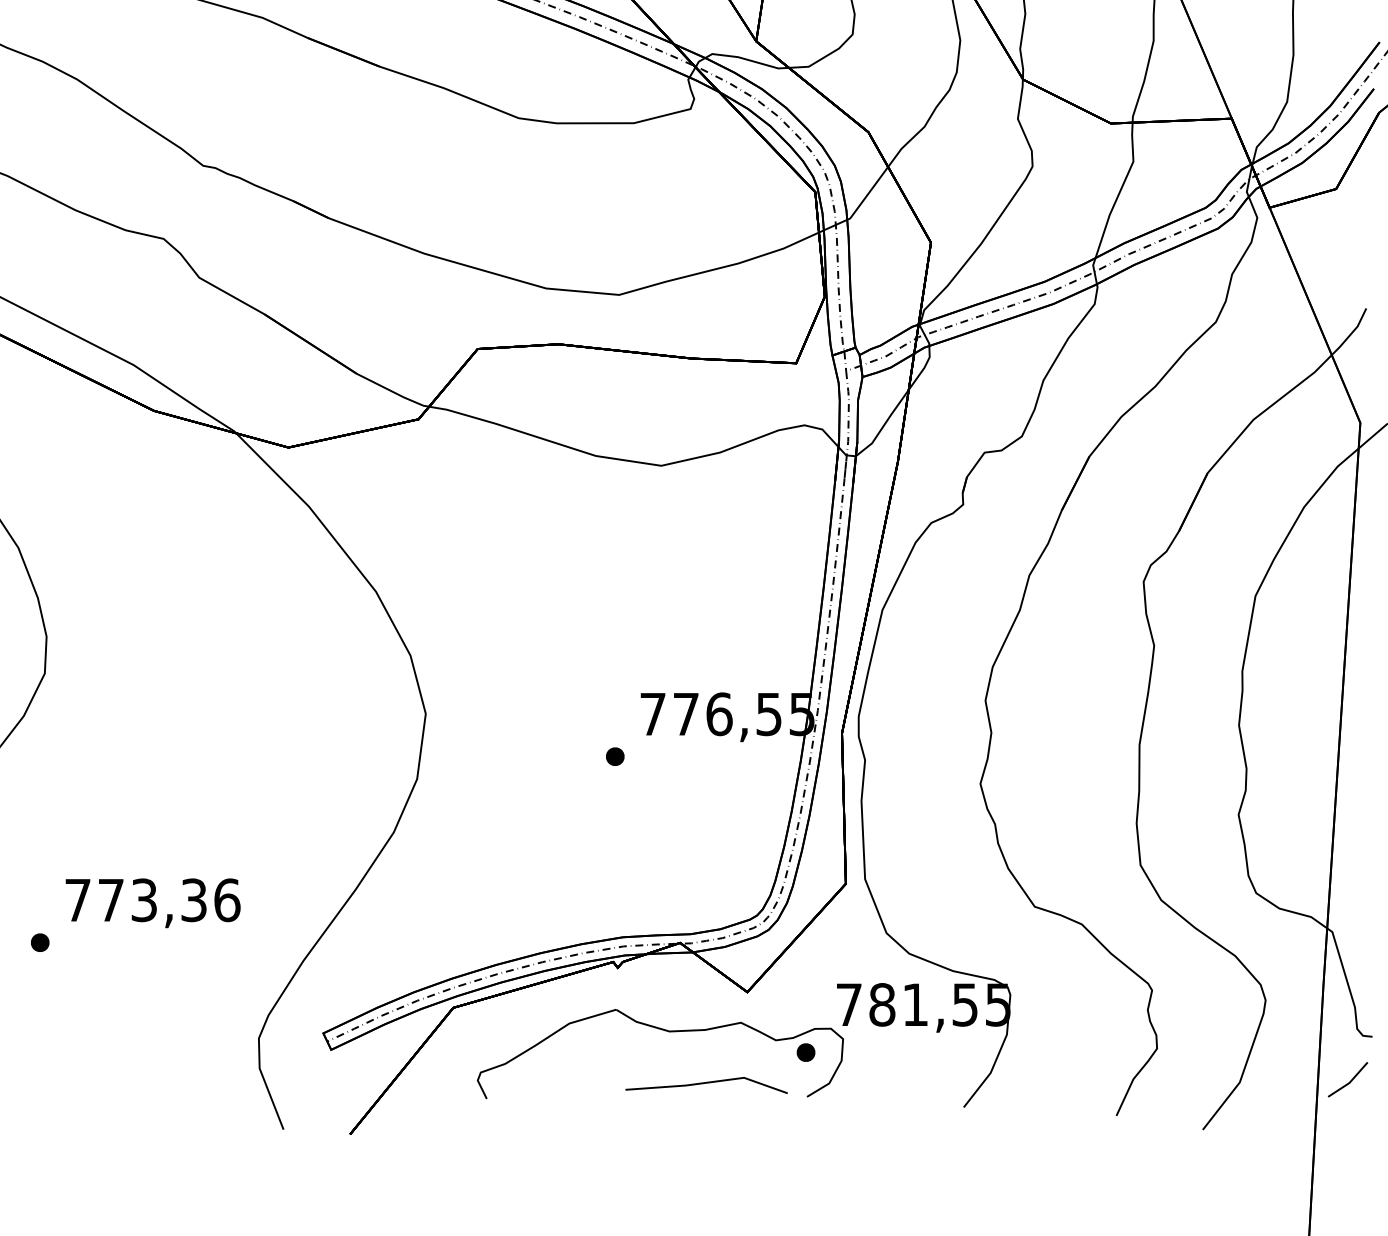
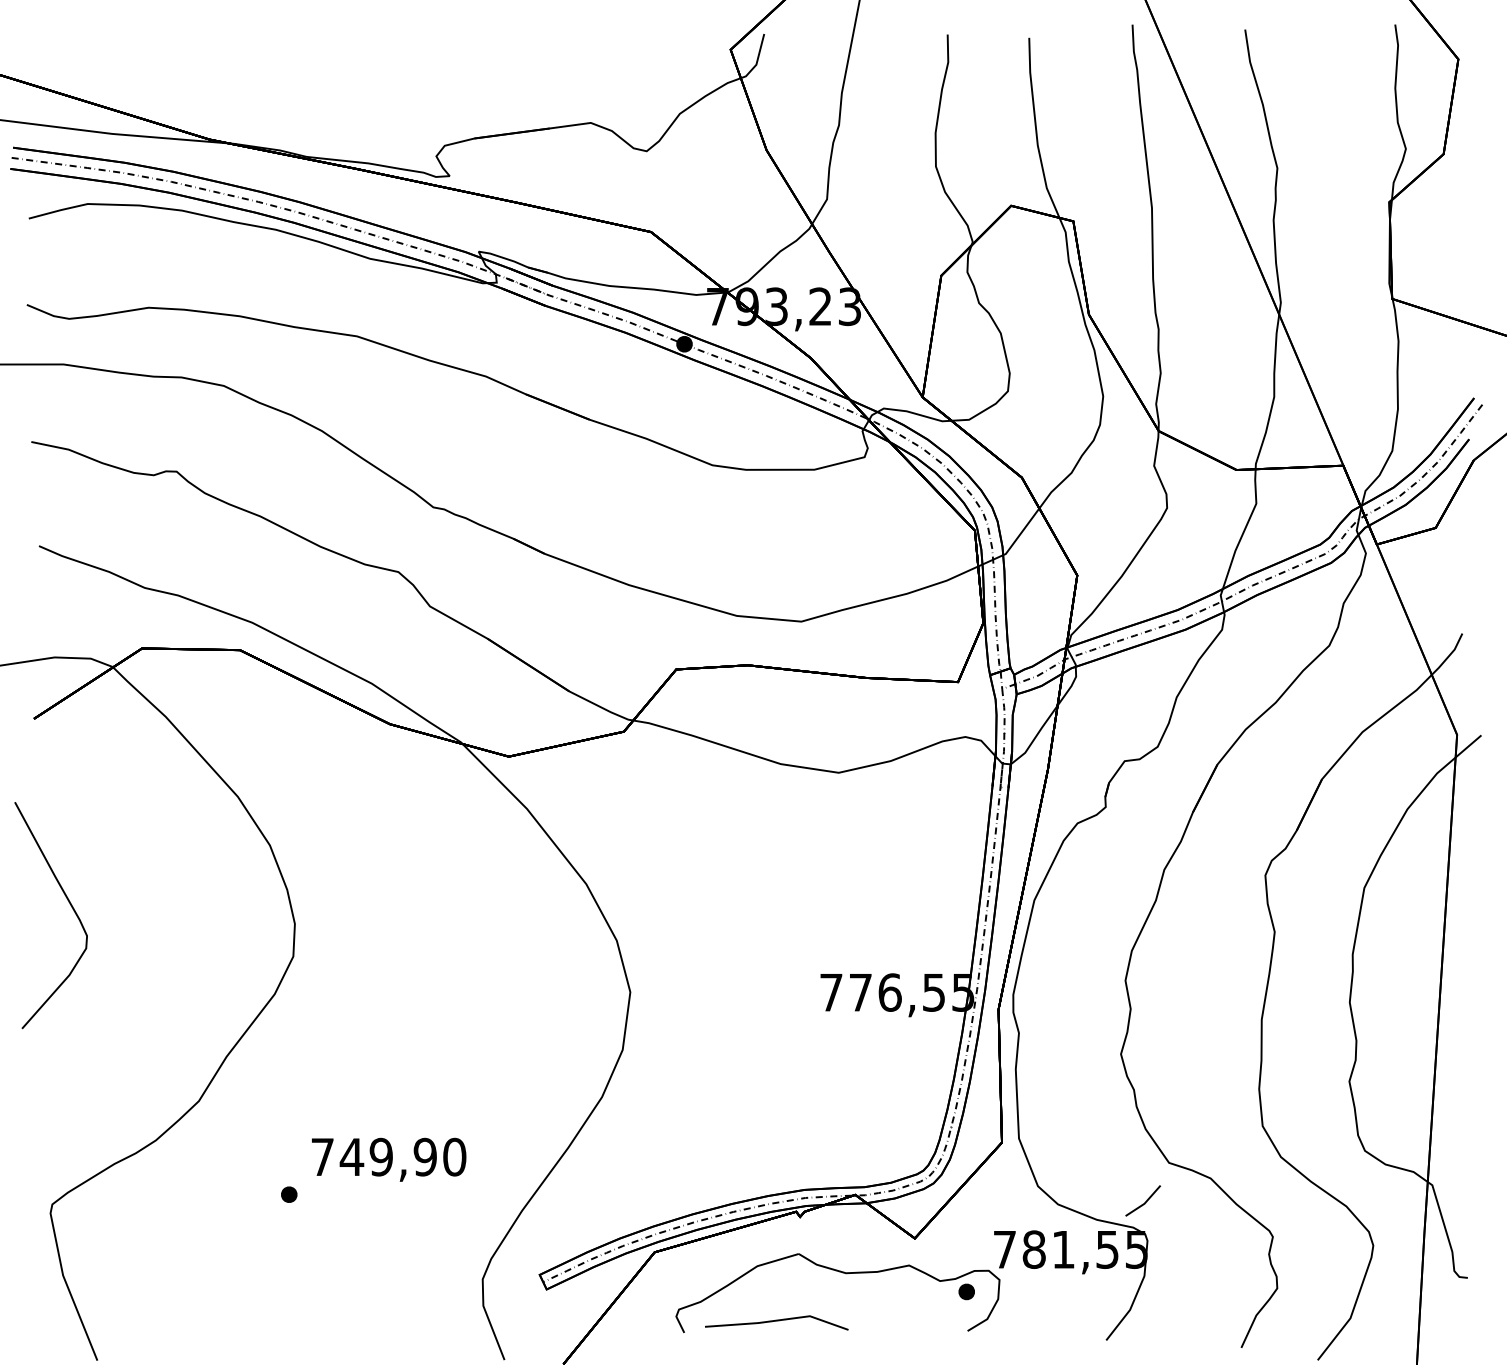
part: (614, 757) -> (797, 1030), removed
text: (168, 899) -> (402, 1156), 773,36 -> 749,90
line: (1349, 1081) -> (1144, 1202), moved
line: (706, 1083) -> (776, 1321), moved

